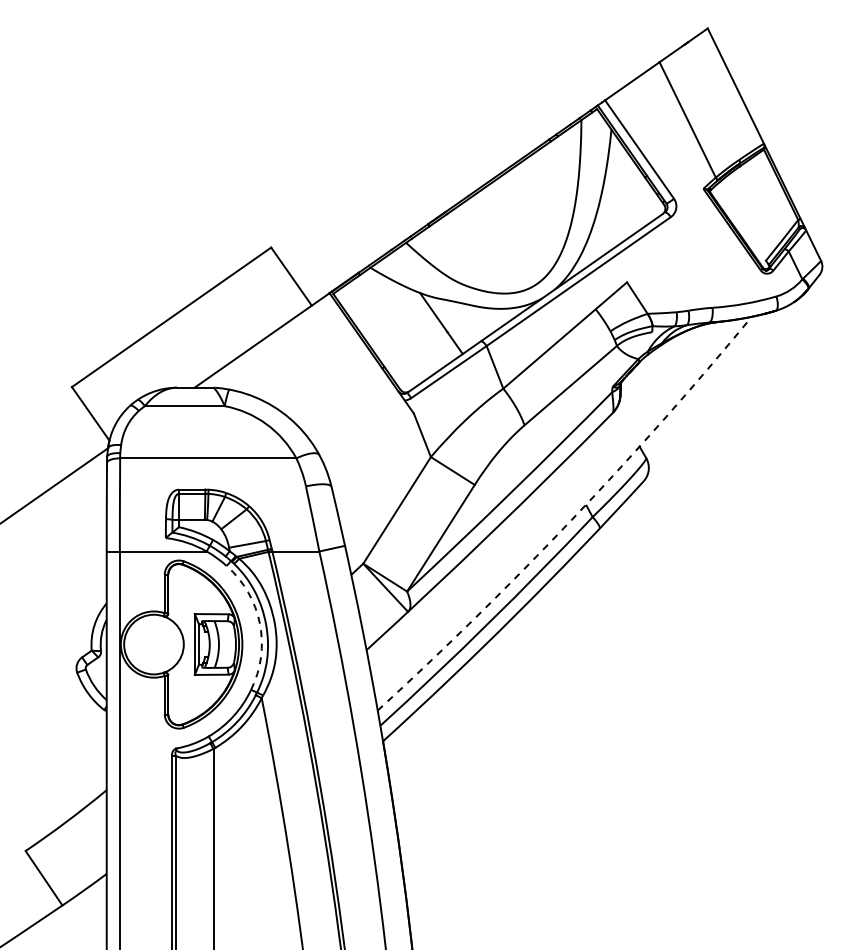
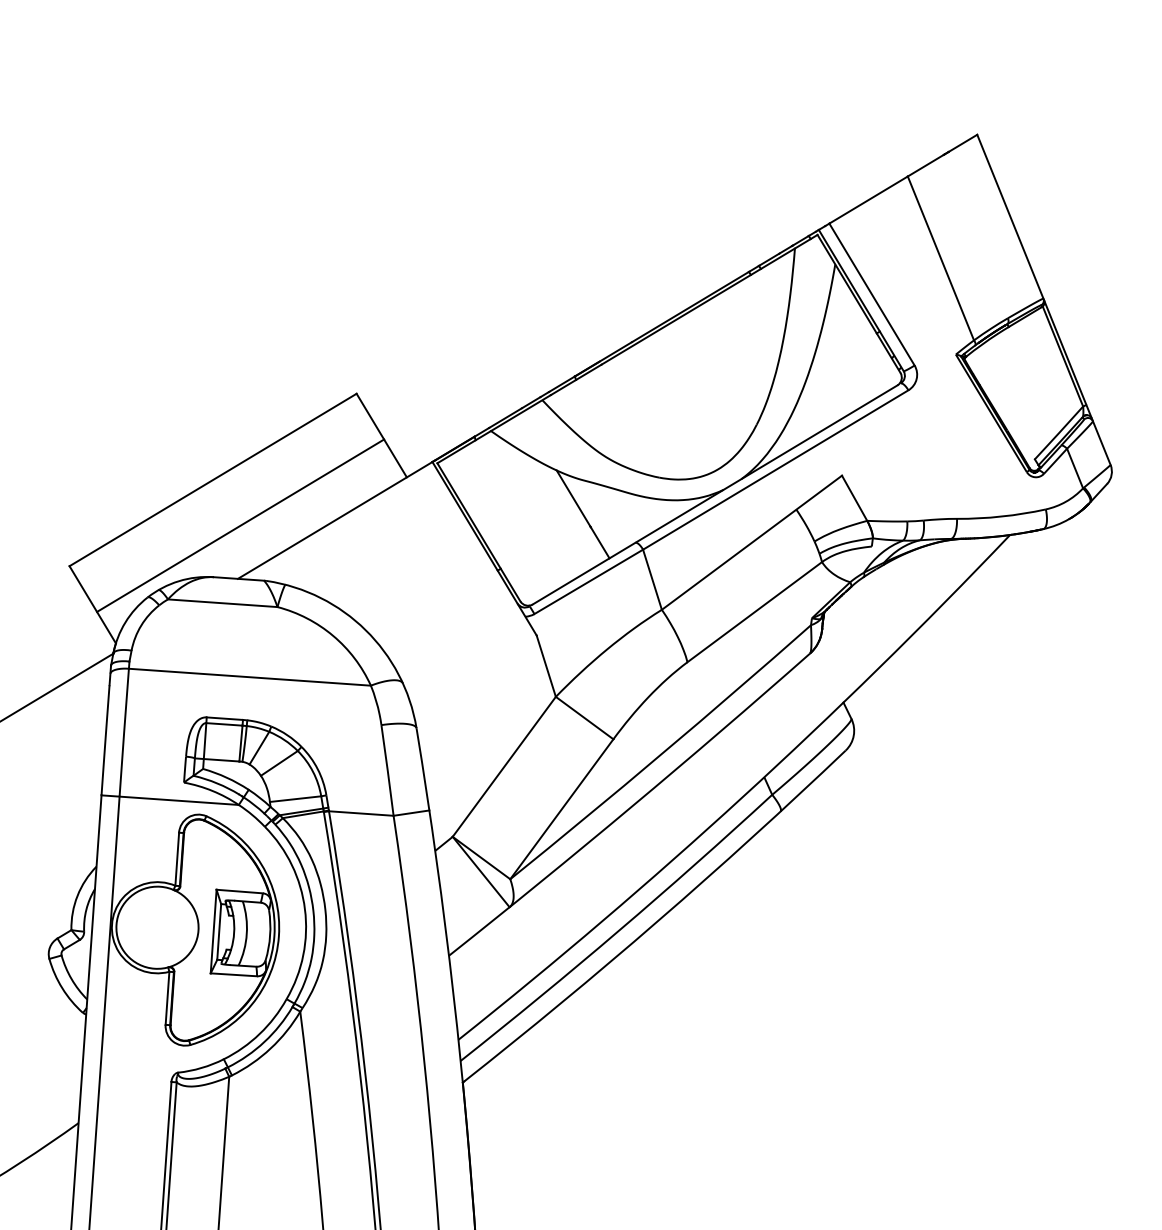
line: (193, 348) -> (240, 524), added
arc: (571, 520) -> (742, 797), dashed -> solid
arc: (259, 623) -> (304, 908), dashed -> solid

